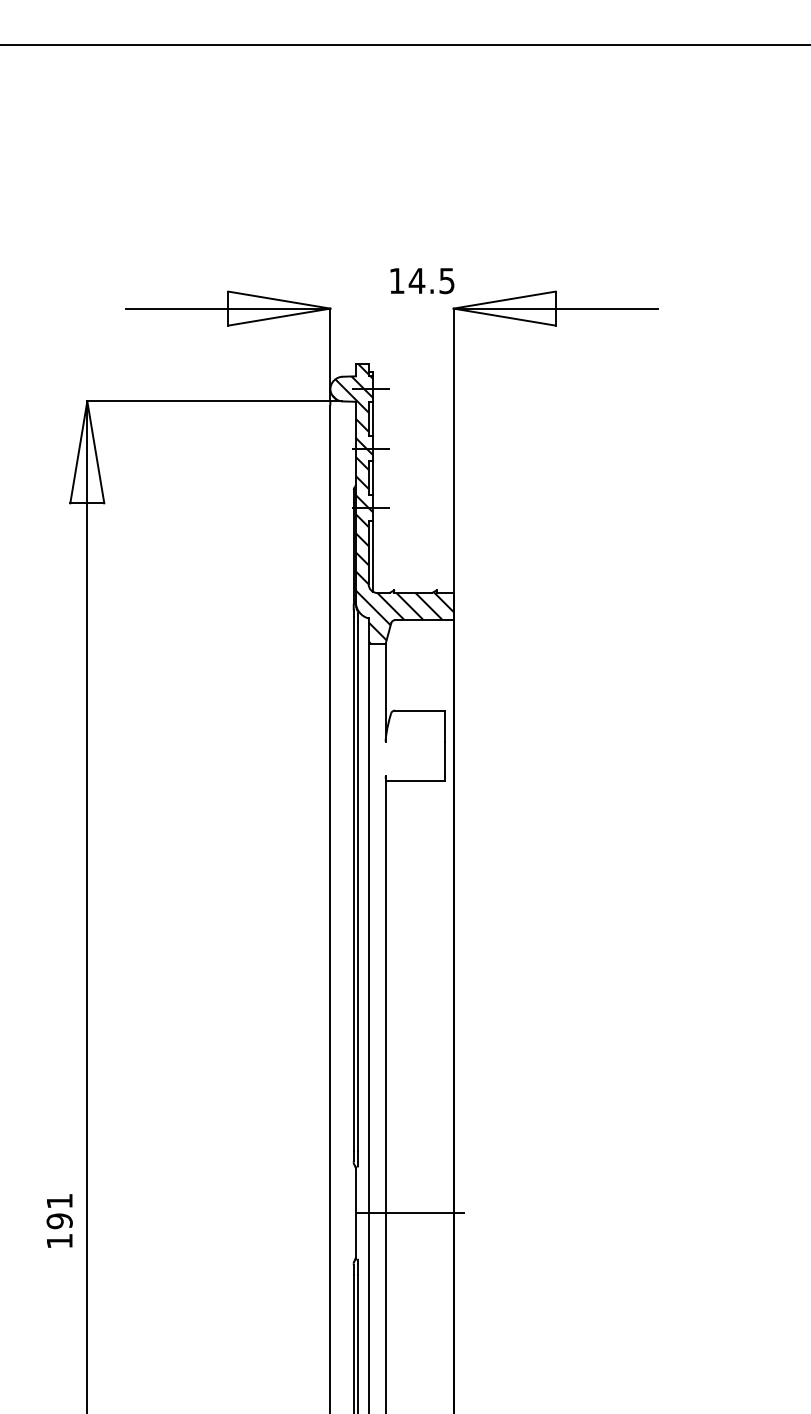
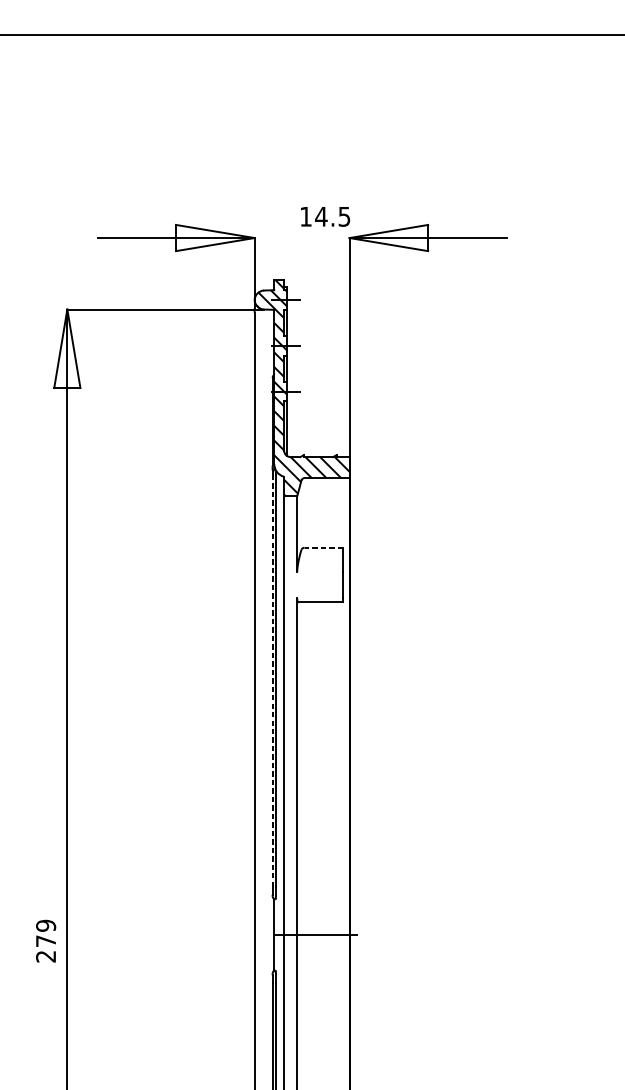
line: (420, 710) -> (324, 547), solid -> dashed
line: (353, 884) -> (272, 681), solid -> dashed
text: (59, 1220) -> (45, 940), 191 -> 279

